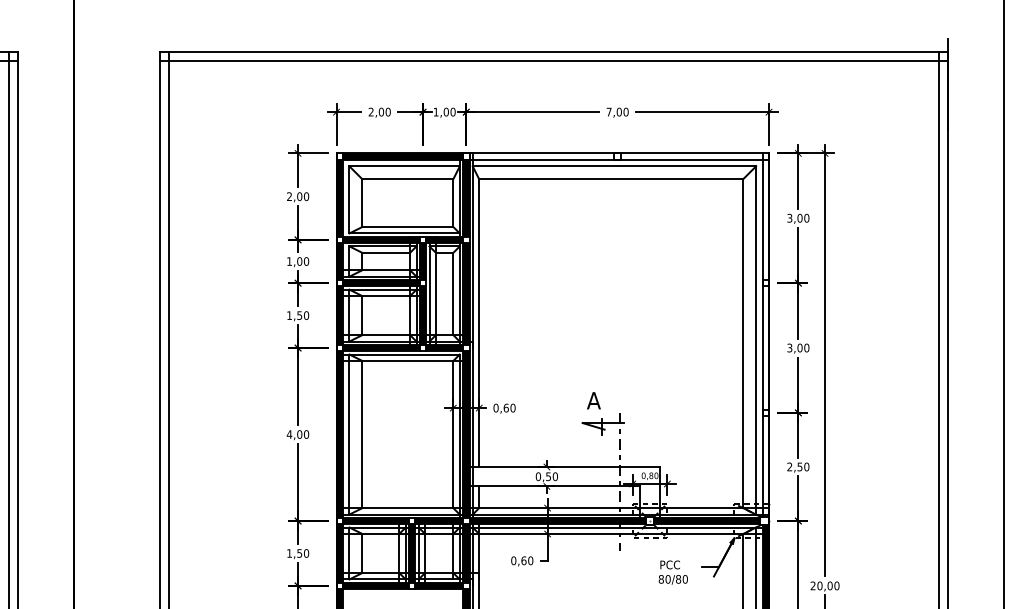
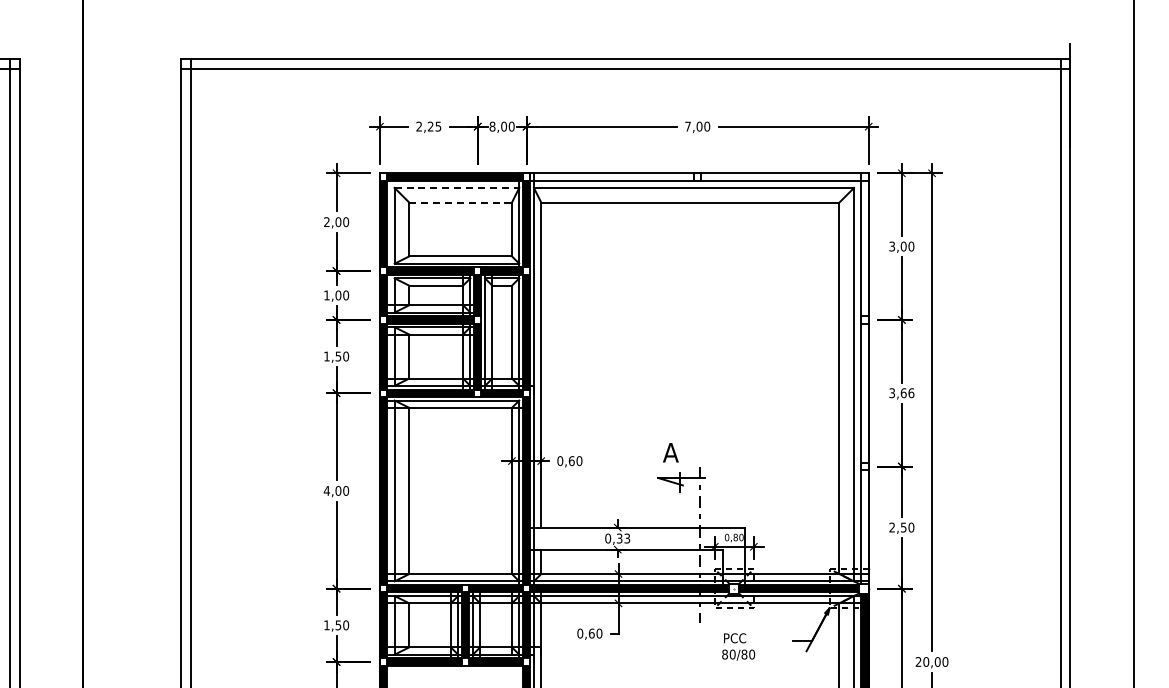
text: (384, 112) -> (434, 126), 2,00 -> 2,25
text: (436, 112) -> (492, 126), 1,00 -> 8,00
line: (405, 165) -> (457, 187), solid -> dashed
line: (408, 179) -> (461, 202), solid -> dashed
text: (803, 347) -> (907, 392), 3,00 -> 3,66
text: (552, 476) -> (623, 538), 0,50 -> 0,33
text: (673, 572) -> (738, 646), moved

